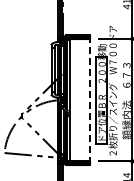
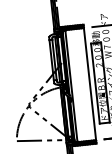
line: (90, 100) -> (90, 84), dashed -> solid

